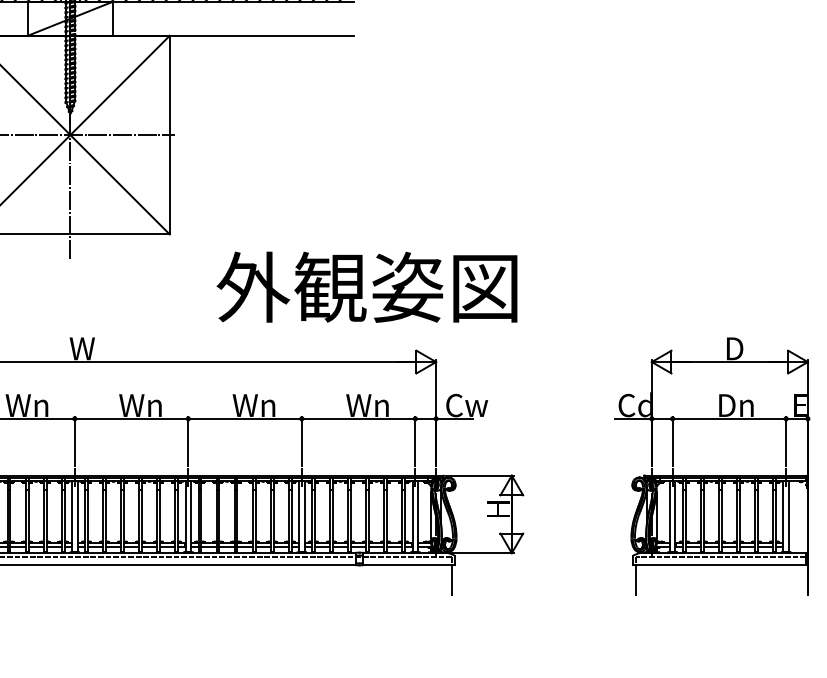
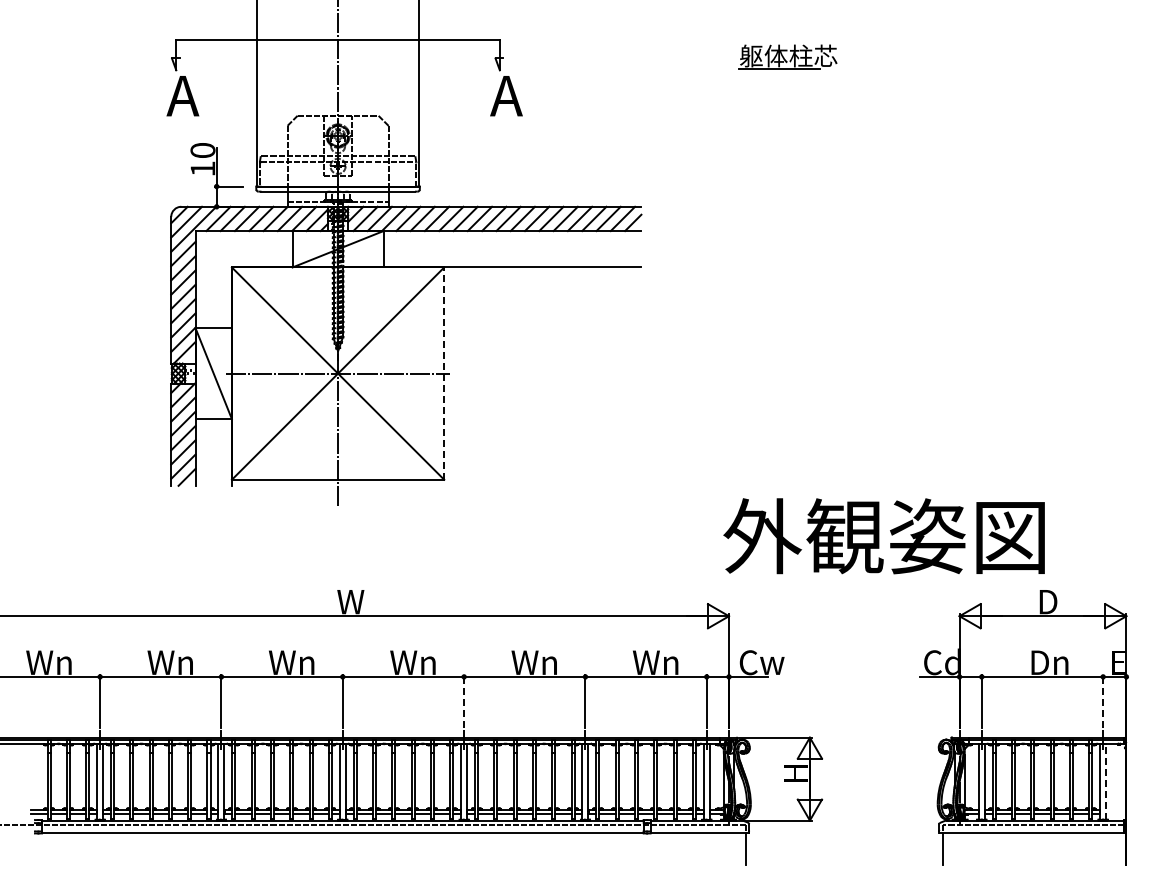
line: (169, 134) -> (444, 373), solid -> dashed
text: (366, 287) -> (883, 536), moved
line: (188, 440) -> (464, 700), solid -> dashed
line: (786, 440) -> (1103, 700), solid -> dashed
line: (789, 516) -> (1106, 781), solid -> dashed

